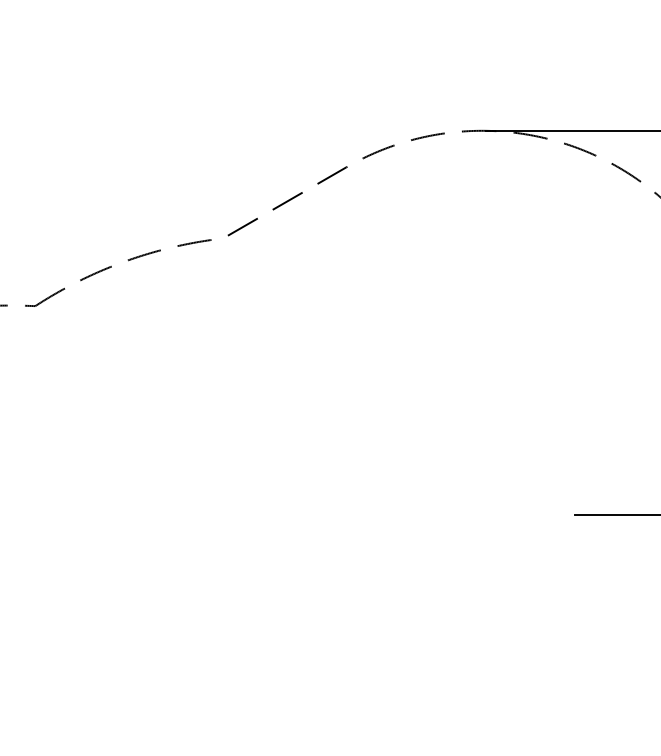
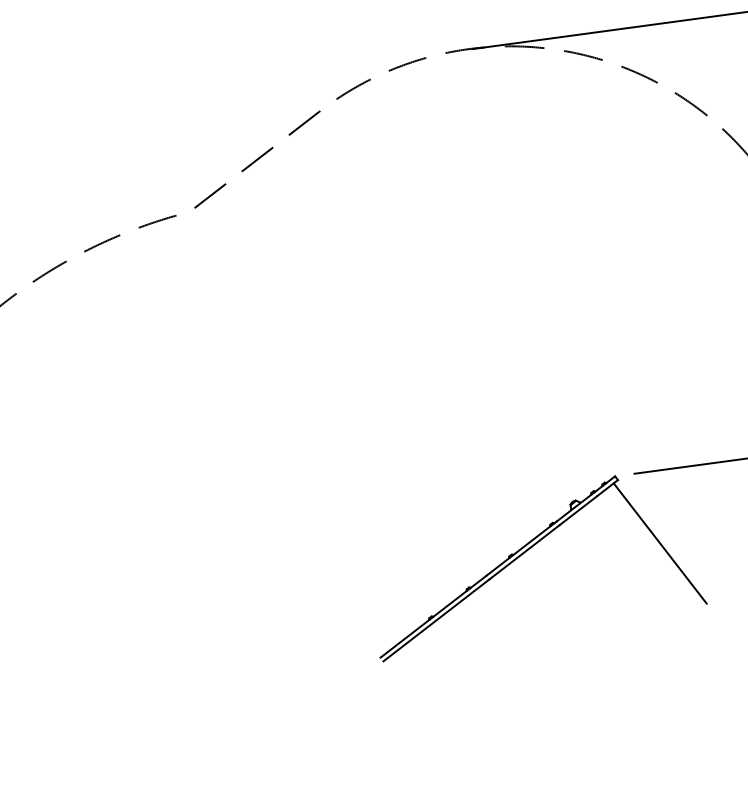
part: (473, 570) -> (526, 552), added

